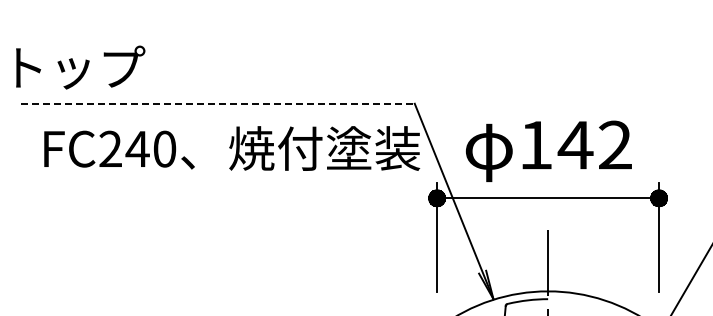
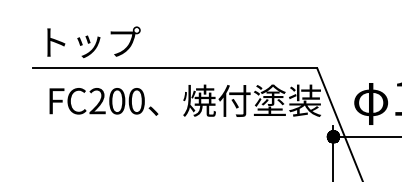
text: (80, 67) -> (93, 42), moved
line: (218, 103) -> (175, 68), dashed -> solid
text: (137, 148) -> (116, 100), FC240 -> FC200

